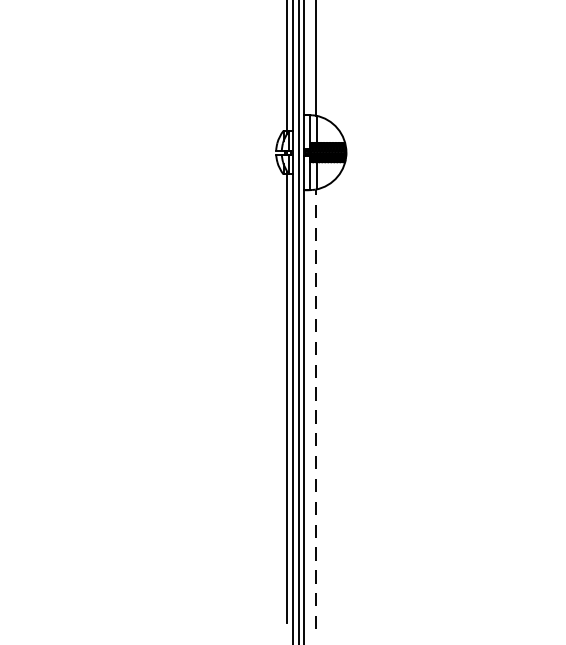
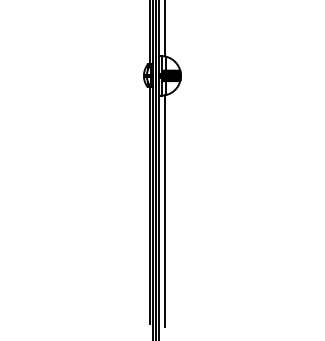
line: (315, 410) -> (164, 211), dashed -> solid

